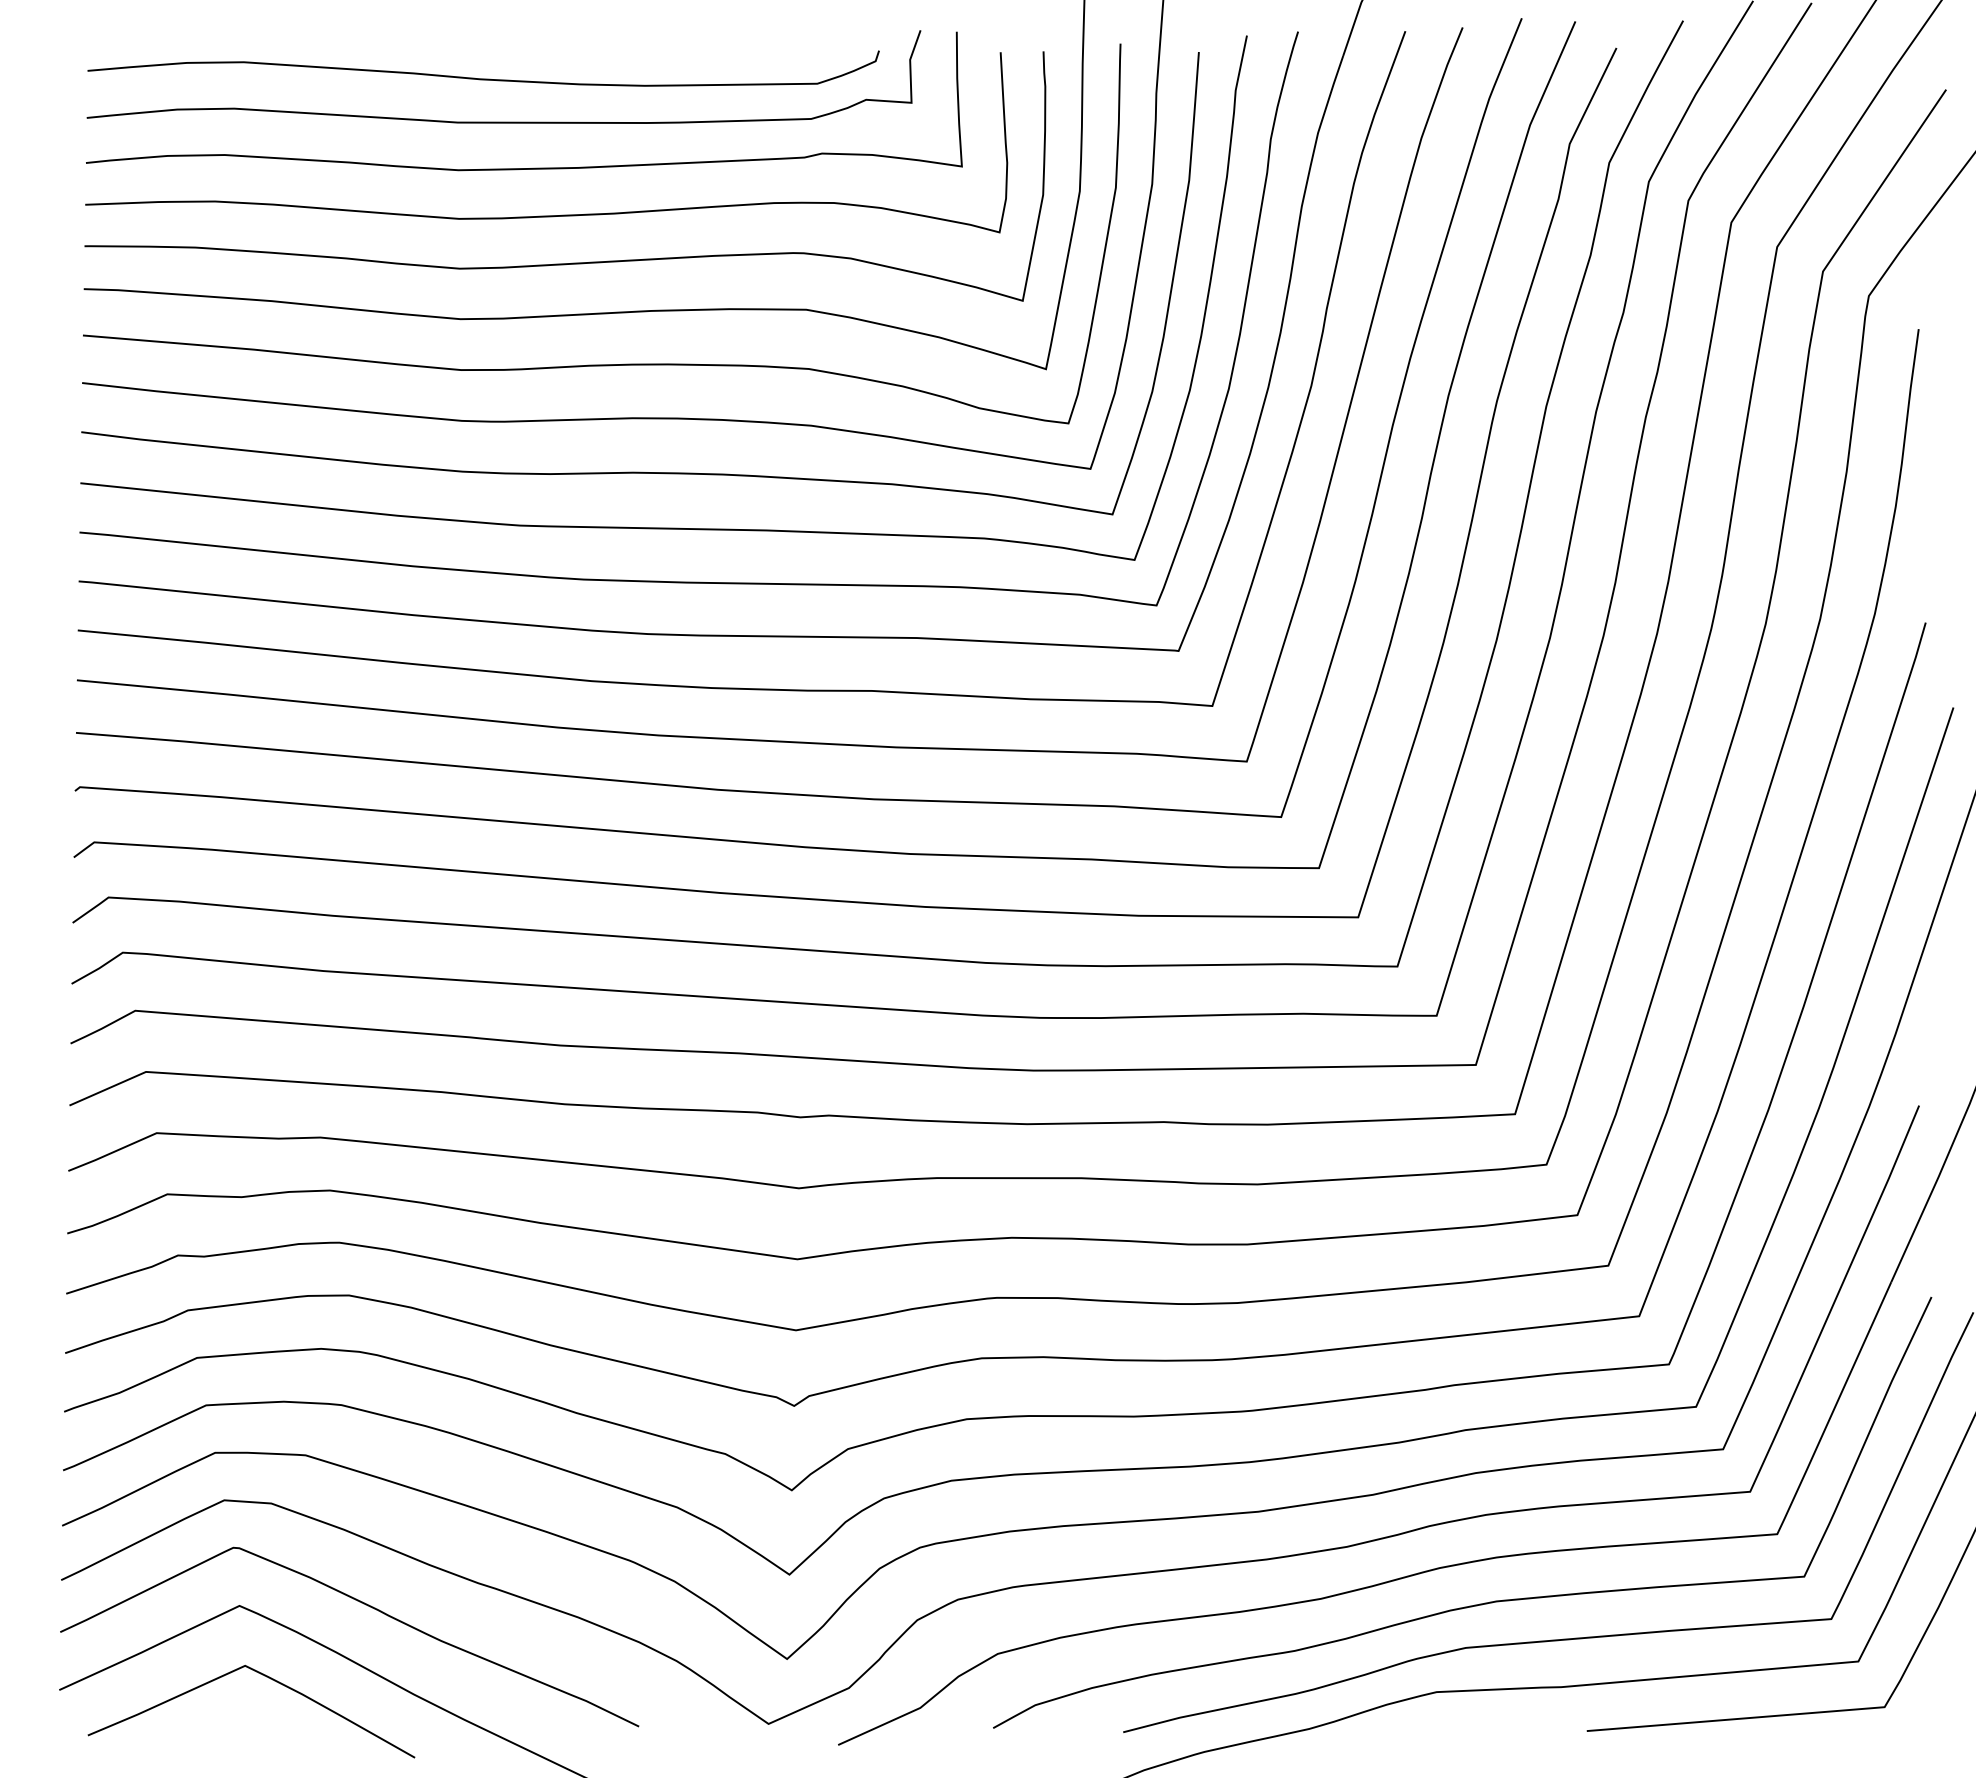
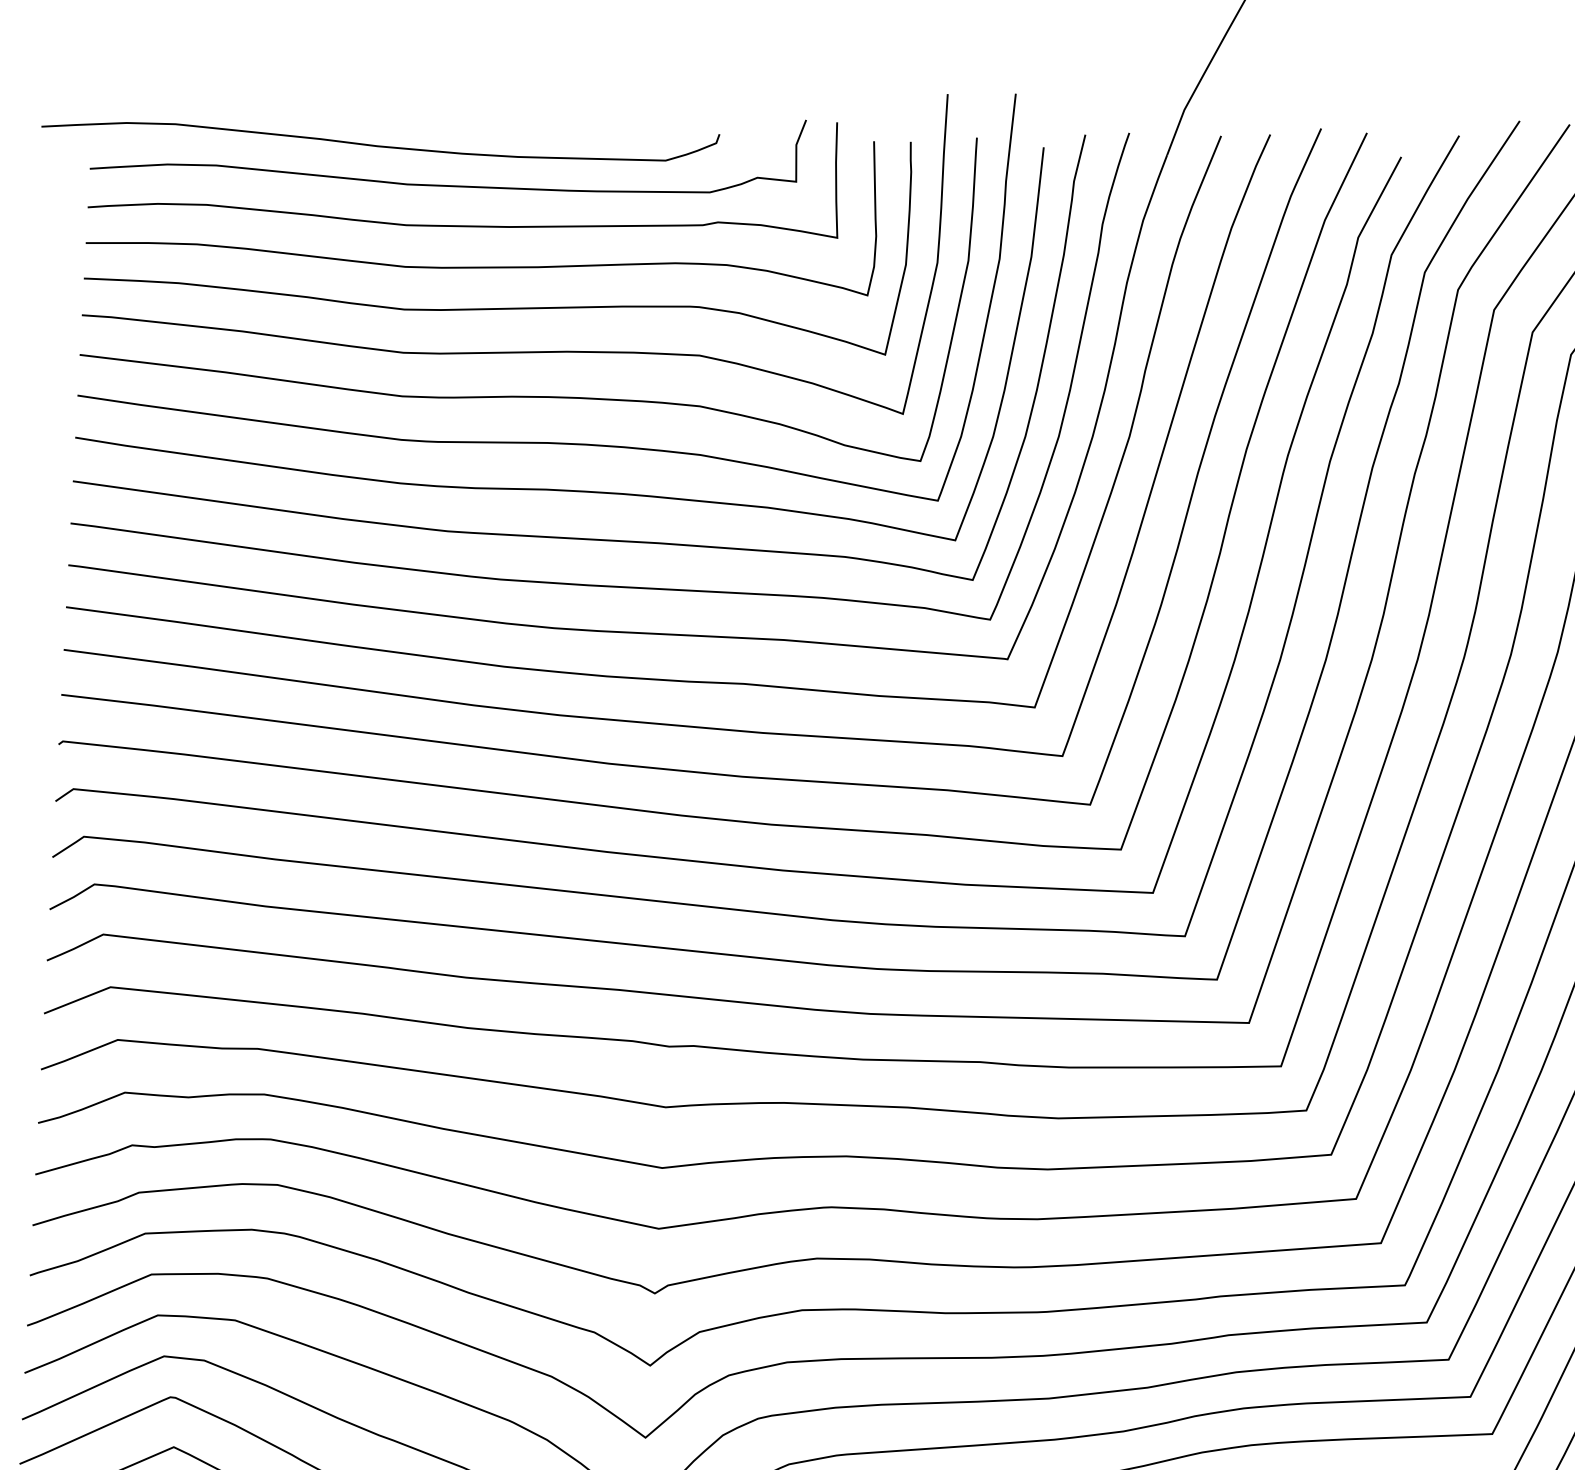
curve: (483, 78) -> (380, 145), moved

